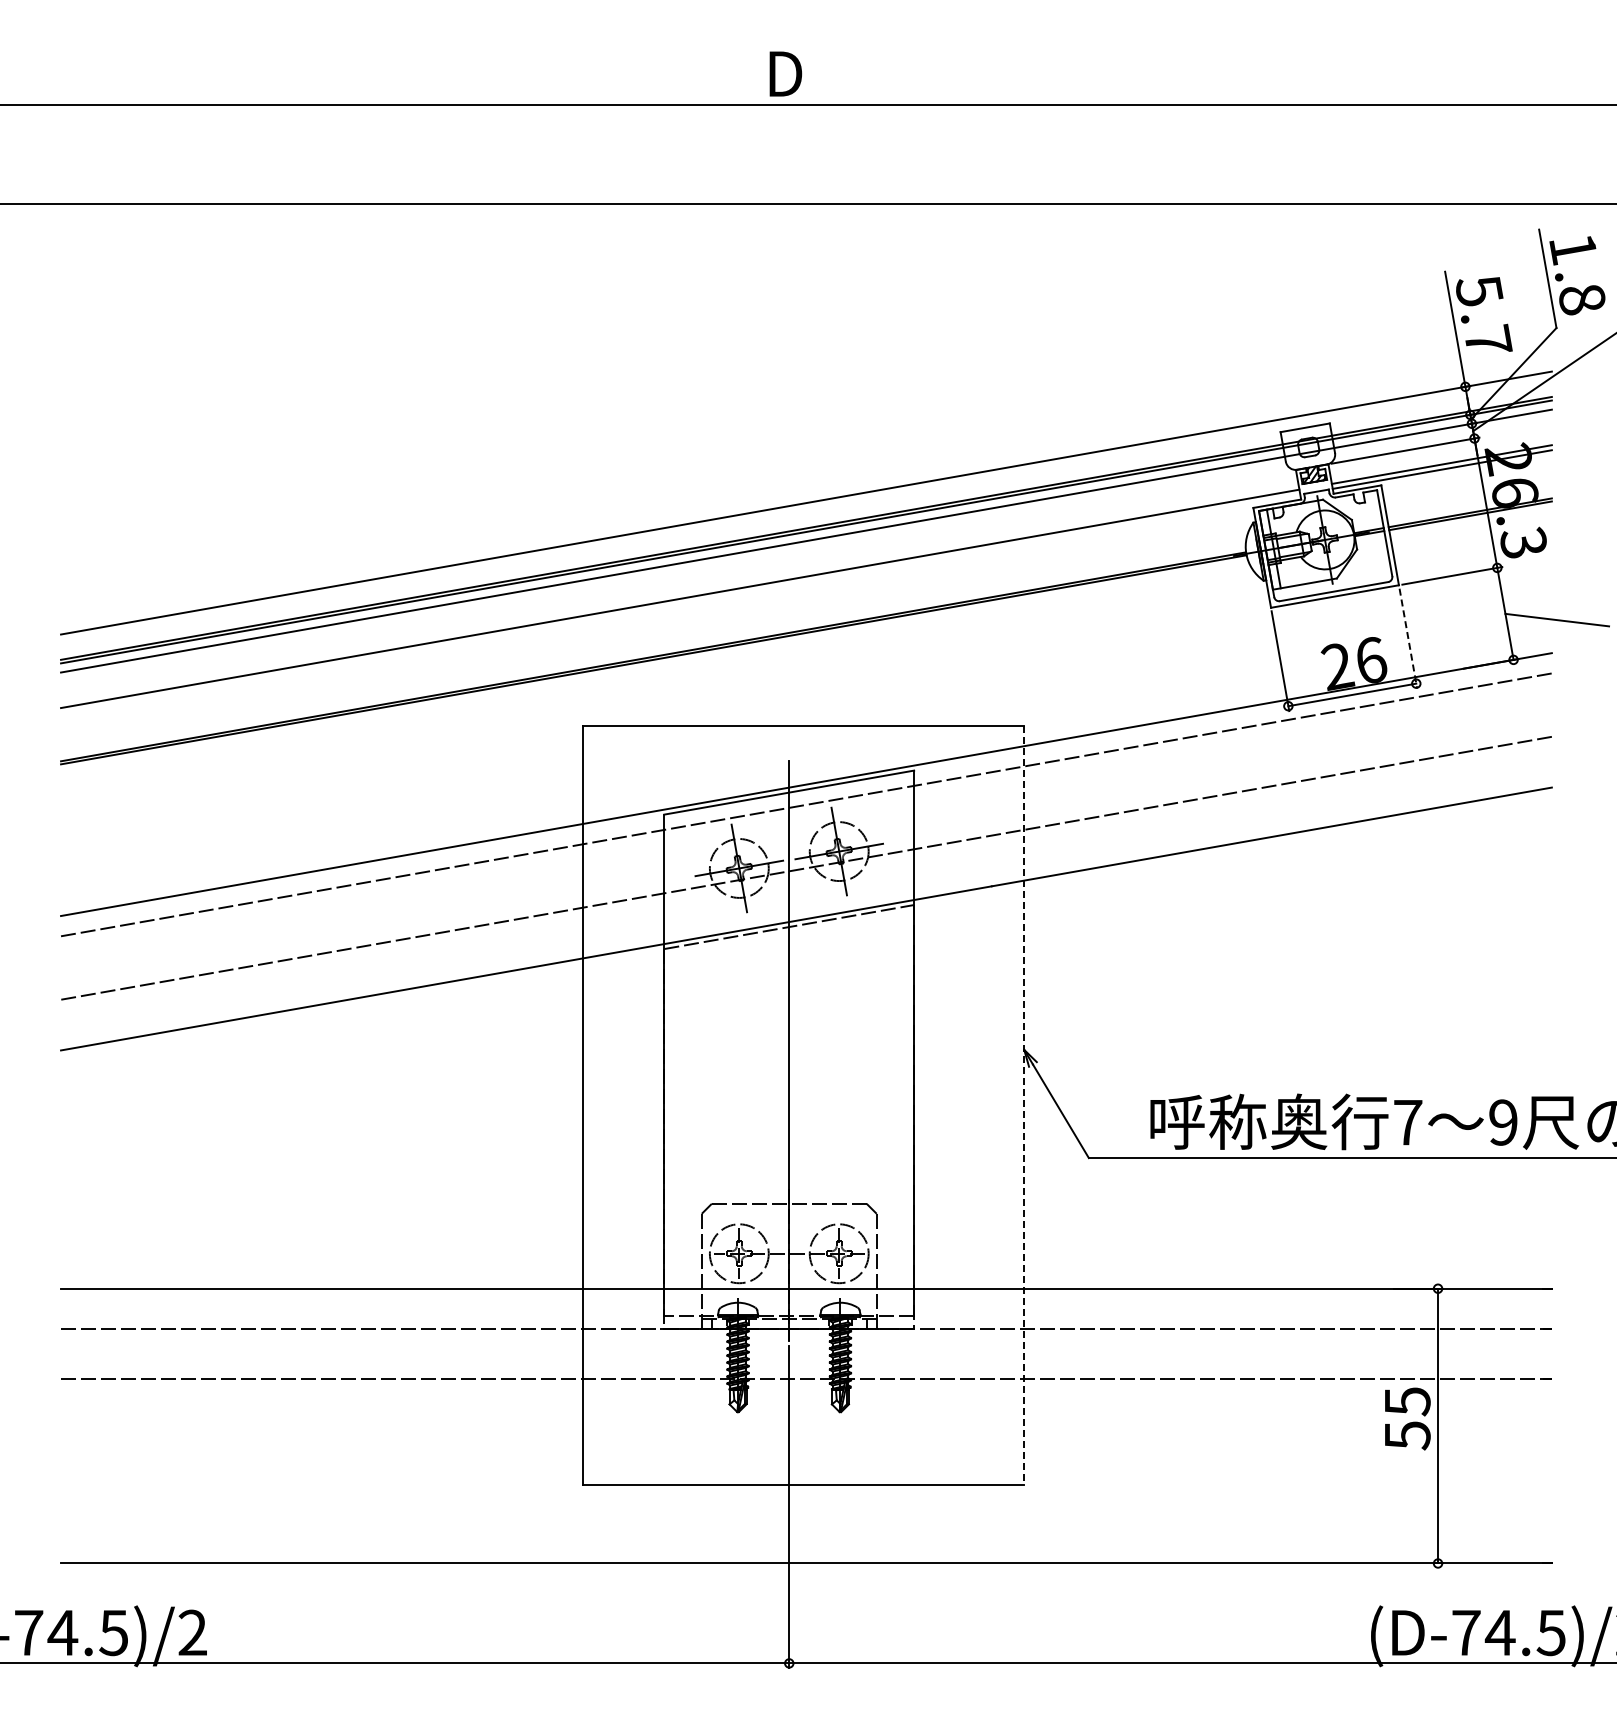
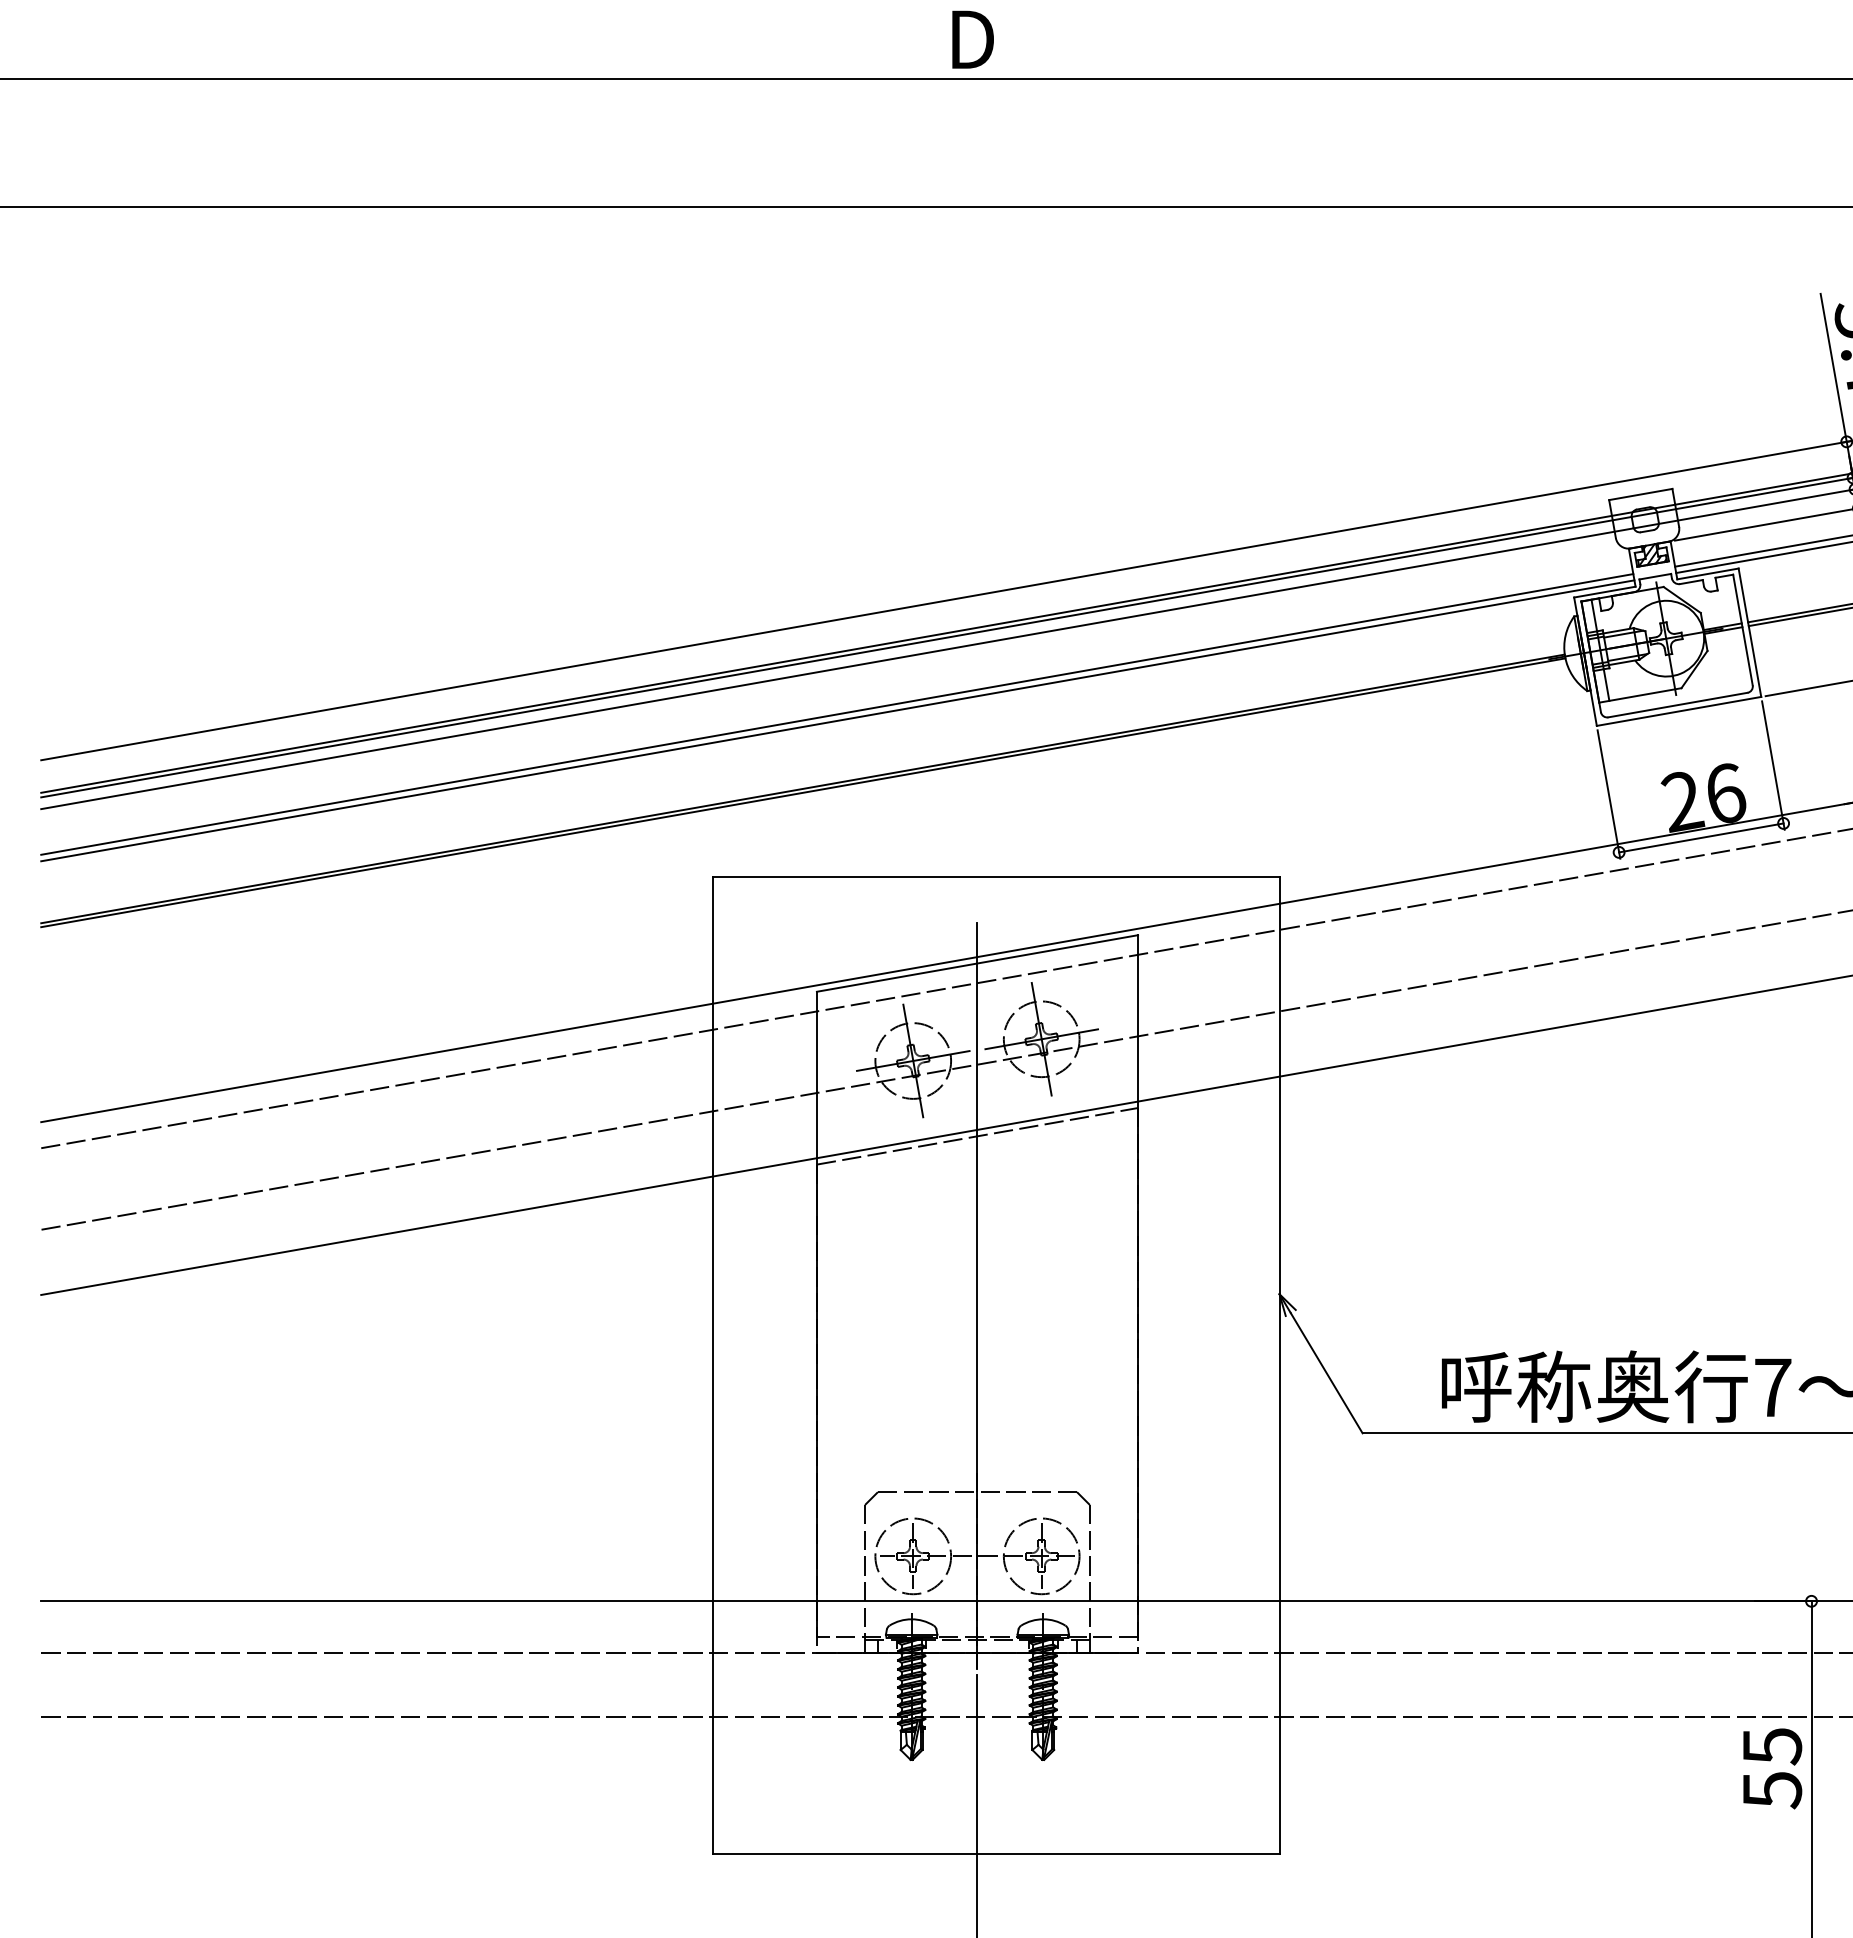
line: (680, 603) -> (837, 720), added
line: (1408, 638) -> (1773, 765), dashed -> solid
line: (1024, 1105) -> (1279, 1365), dashed -> solid

